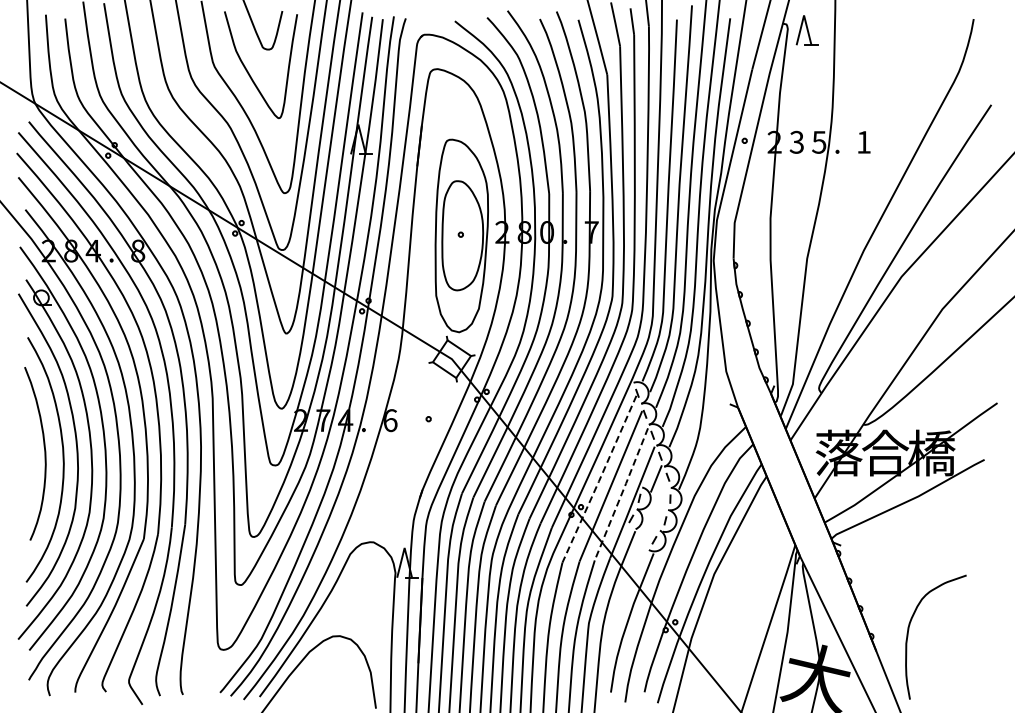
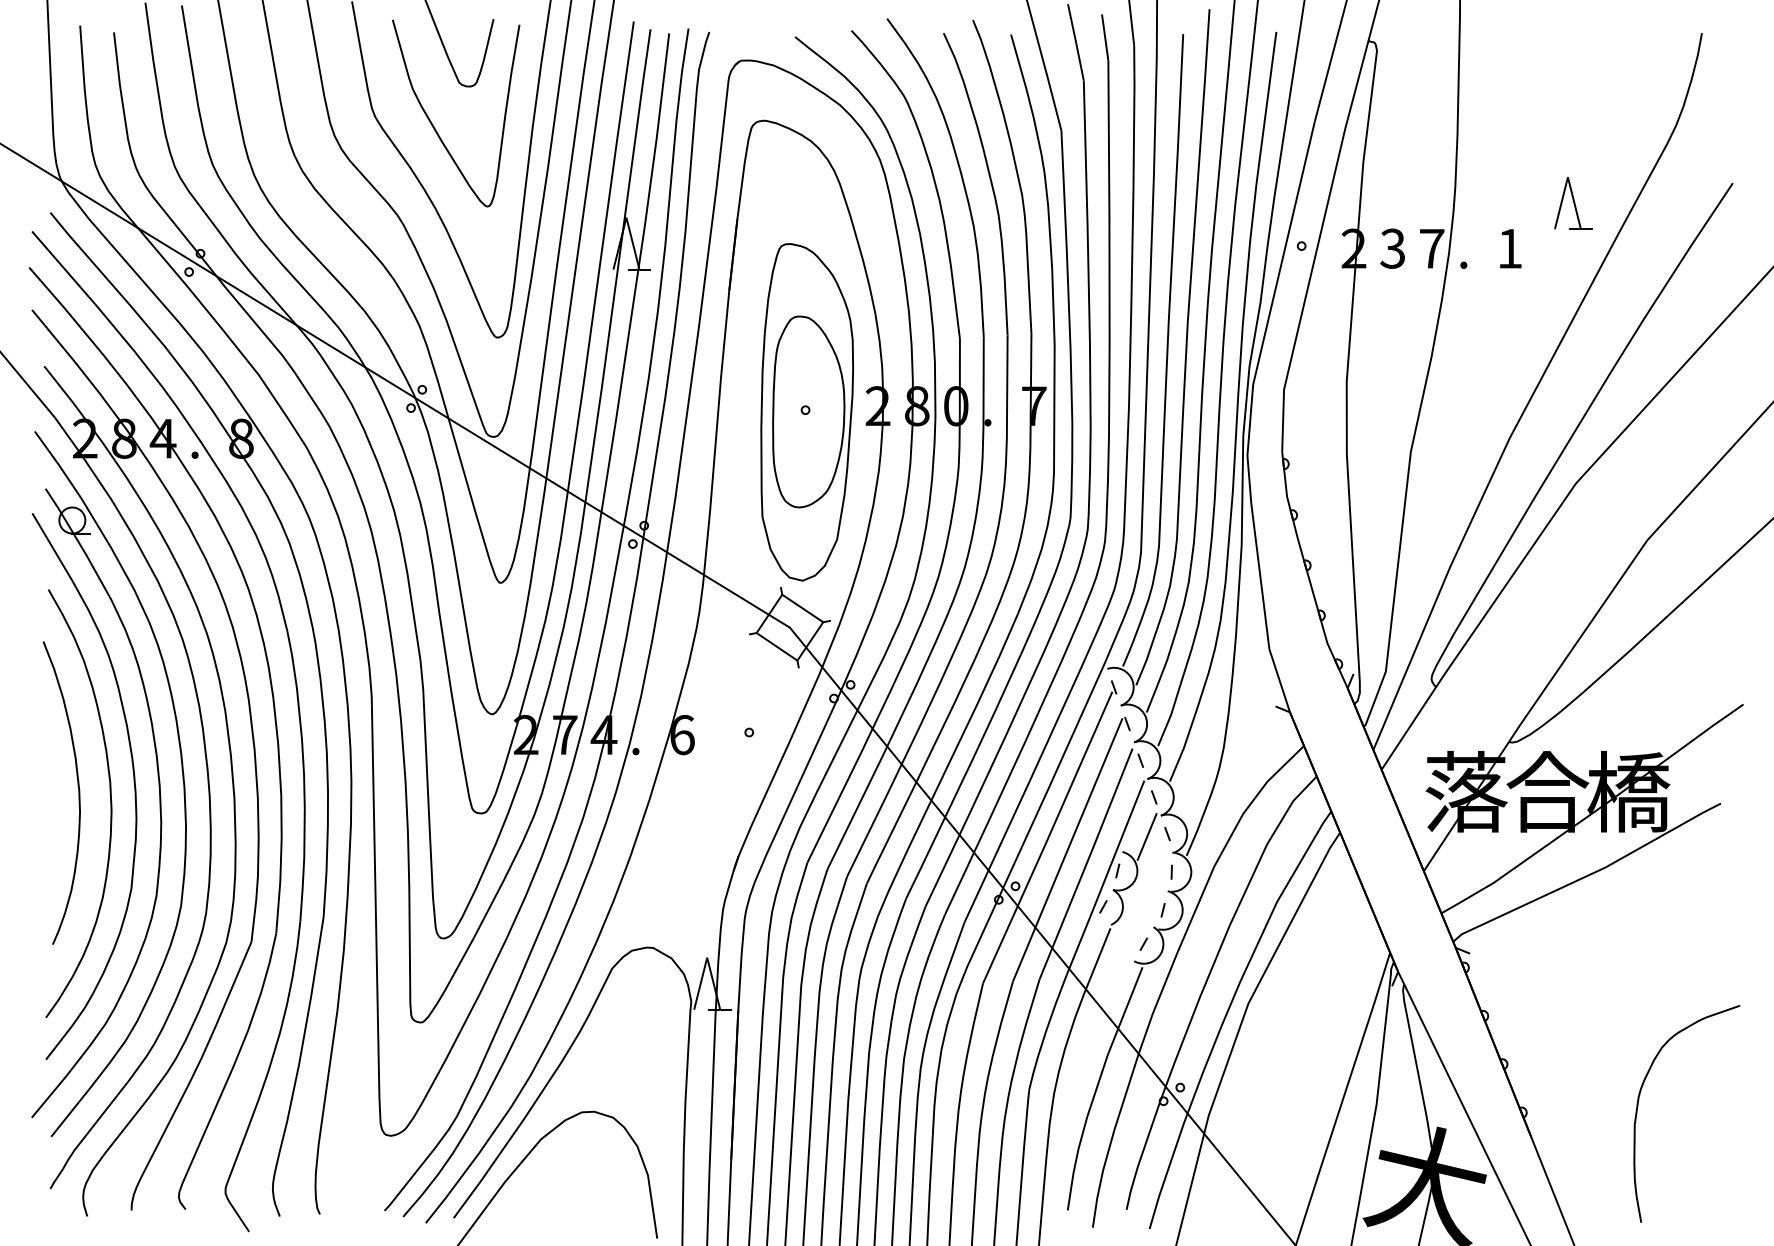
part: (806, 30) -> (1572, 203), moved
text: (819, 142) -> (1432, 248), 5 -> 7
line: (599, 479) -> (1047, 837), dashed -> solid
line: (621, 494) -> (1086, 864), dashed -> solid
curve: (909, 630) -> (1640, 1101), moved

